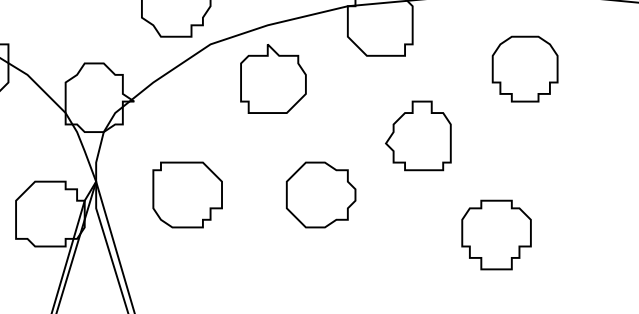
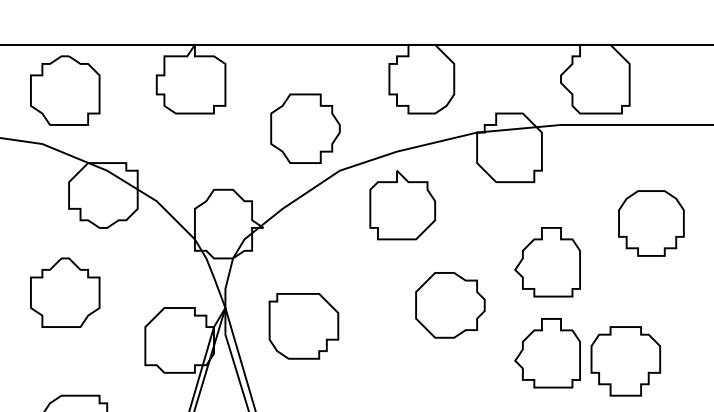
part: (525, 69) -> (651, 223), moved
part: (187, 195) -> (303, 326), moved
part: (321, 195) -> (450, 305), moved
part: (418, 227) -> (547, 353), added

